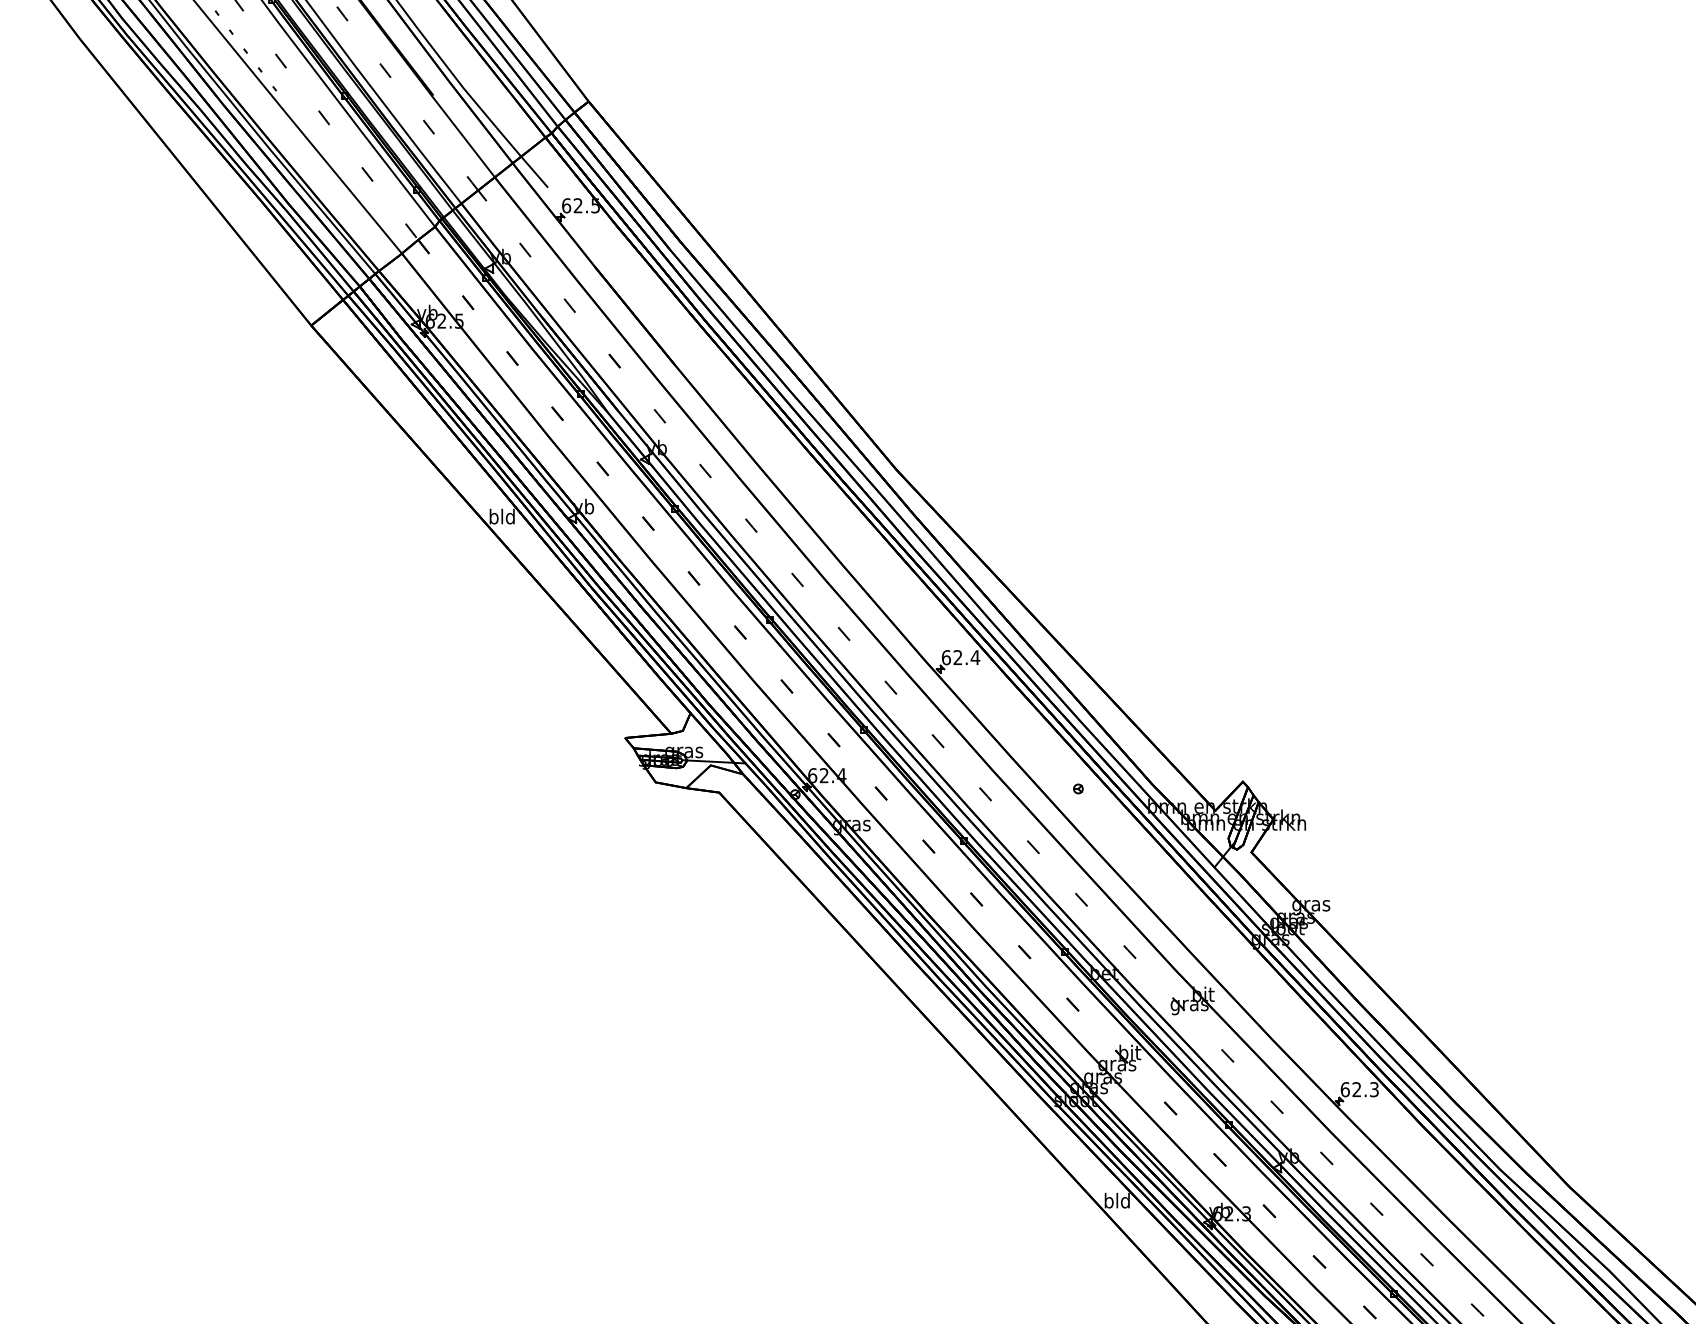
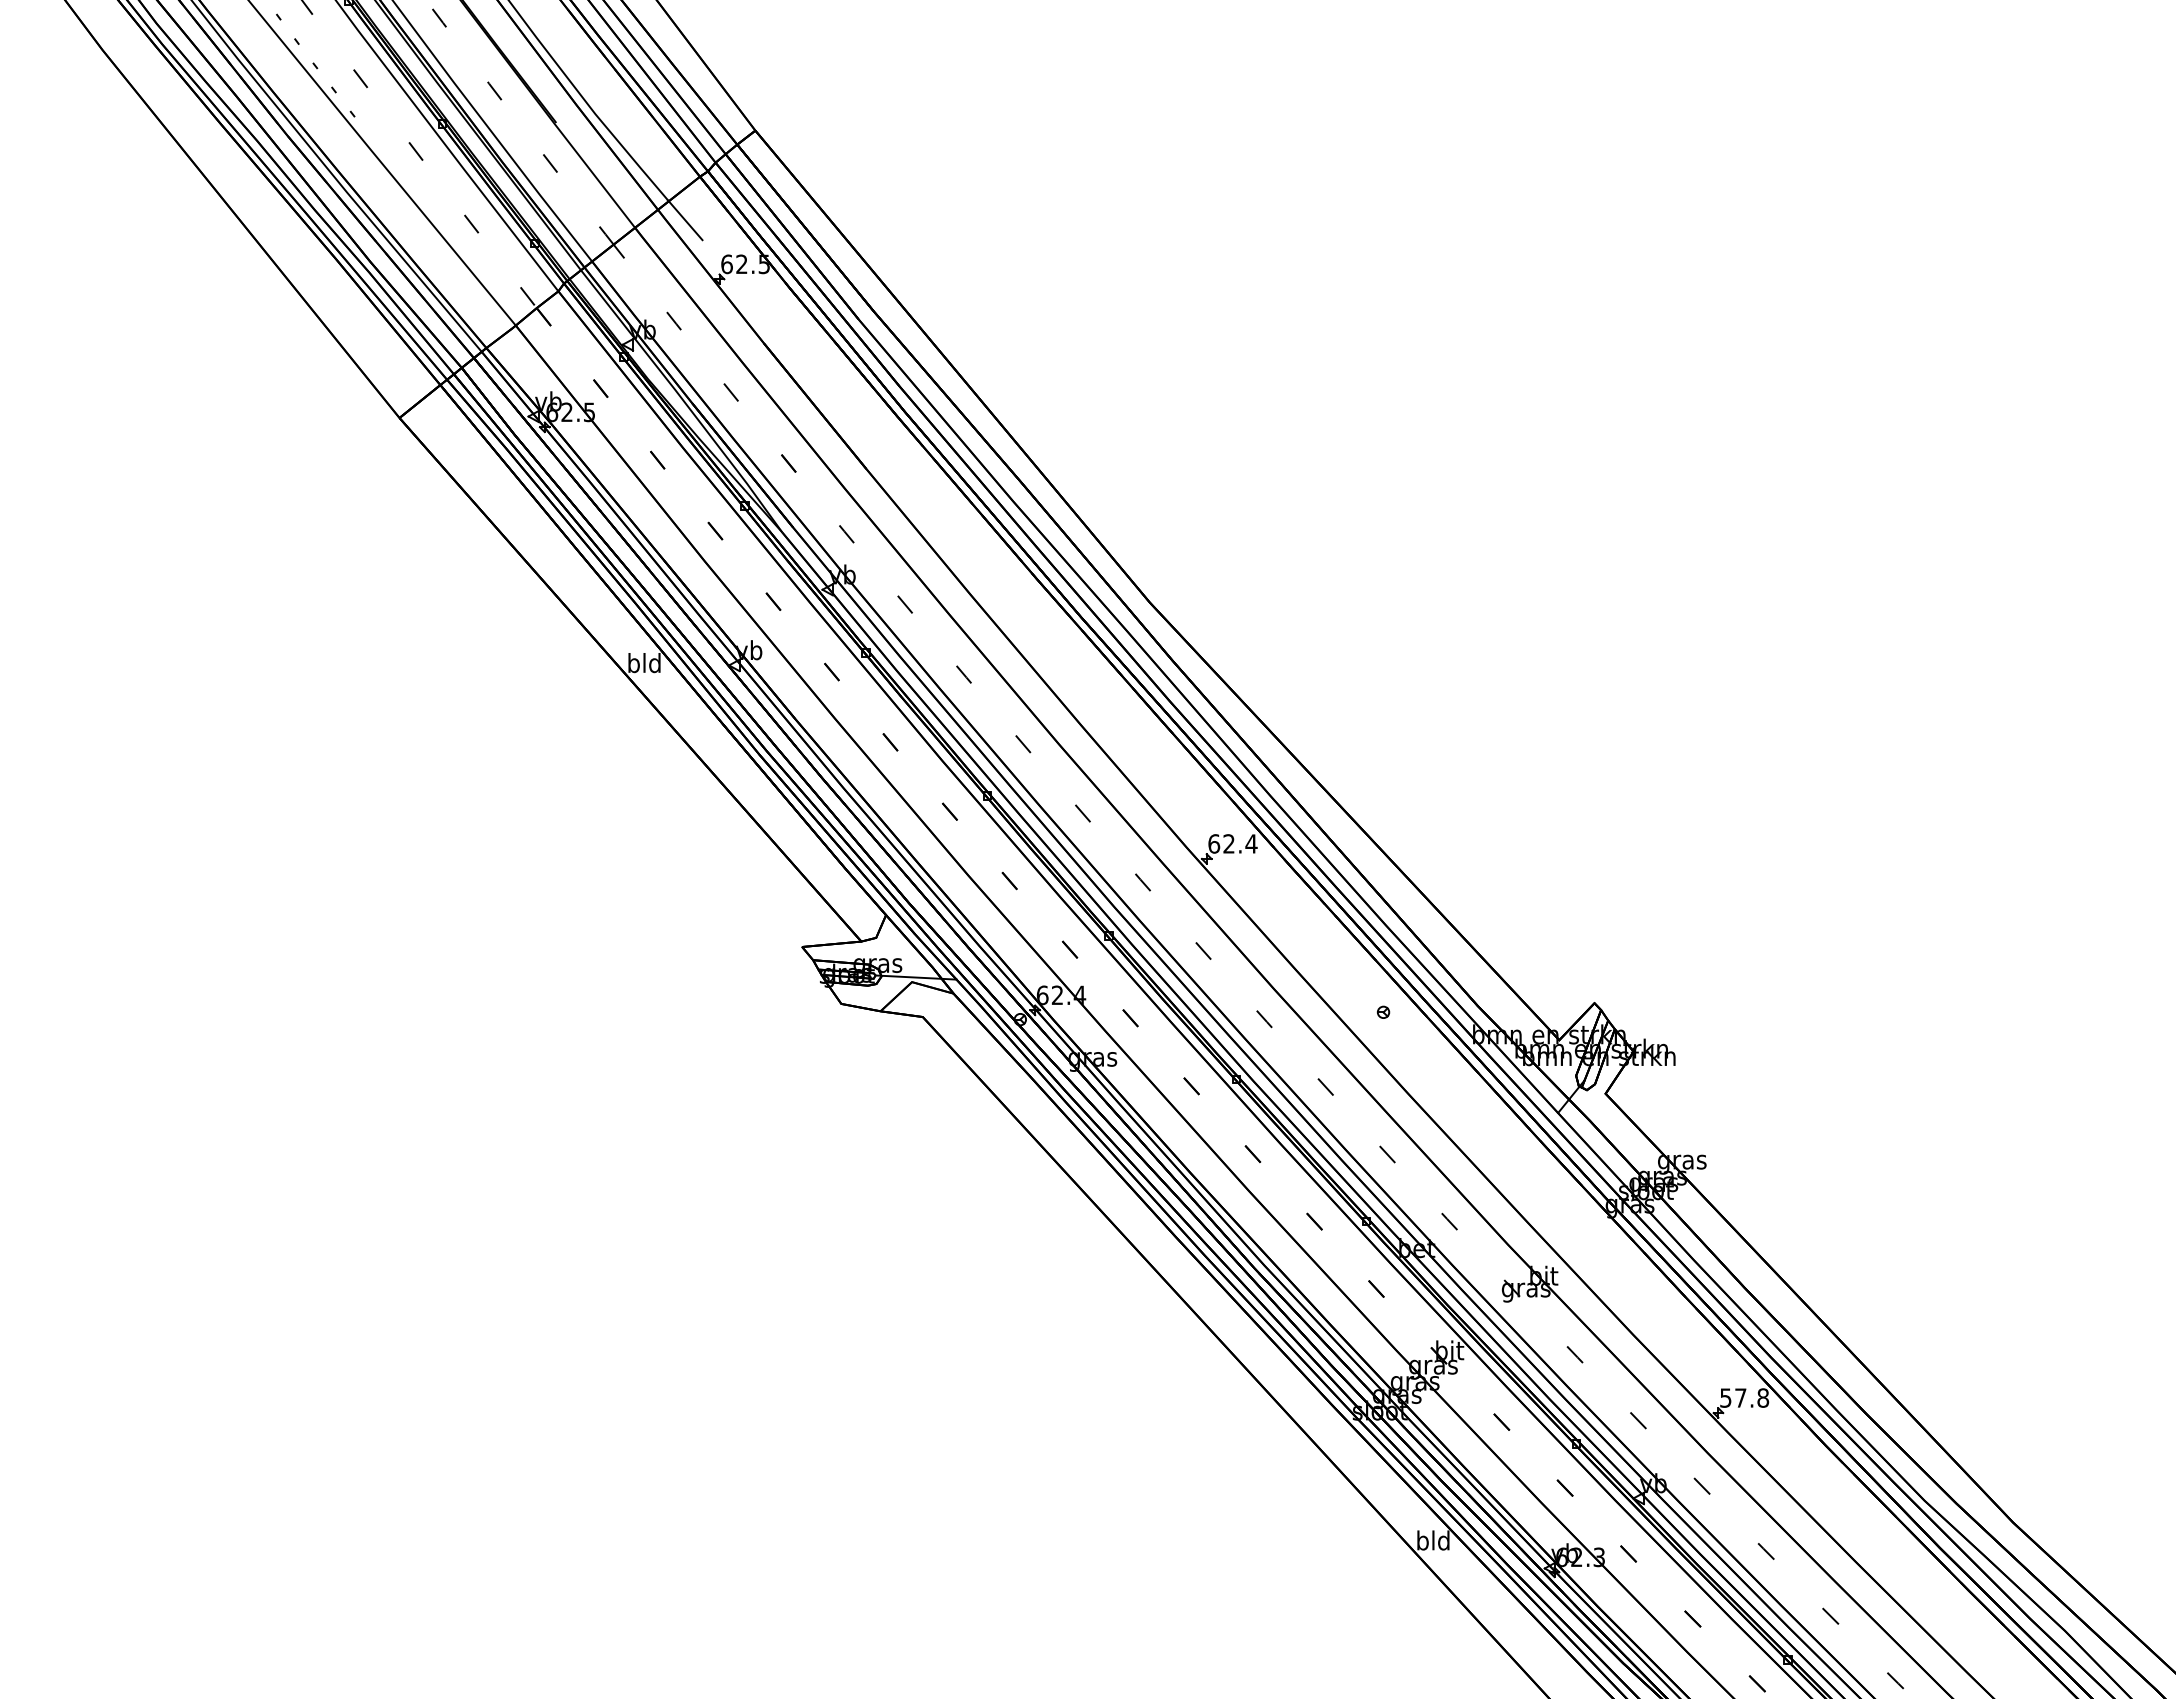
text: (1359, 1089) -> (1744, 1397), 62.3 -> 57.8

